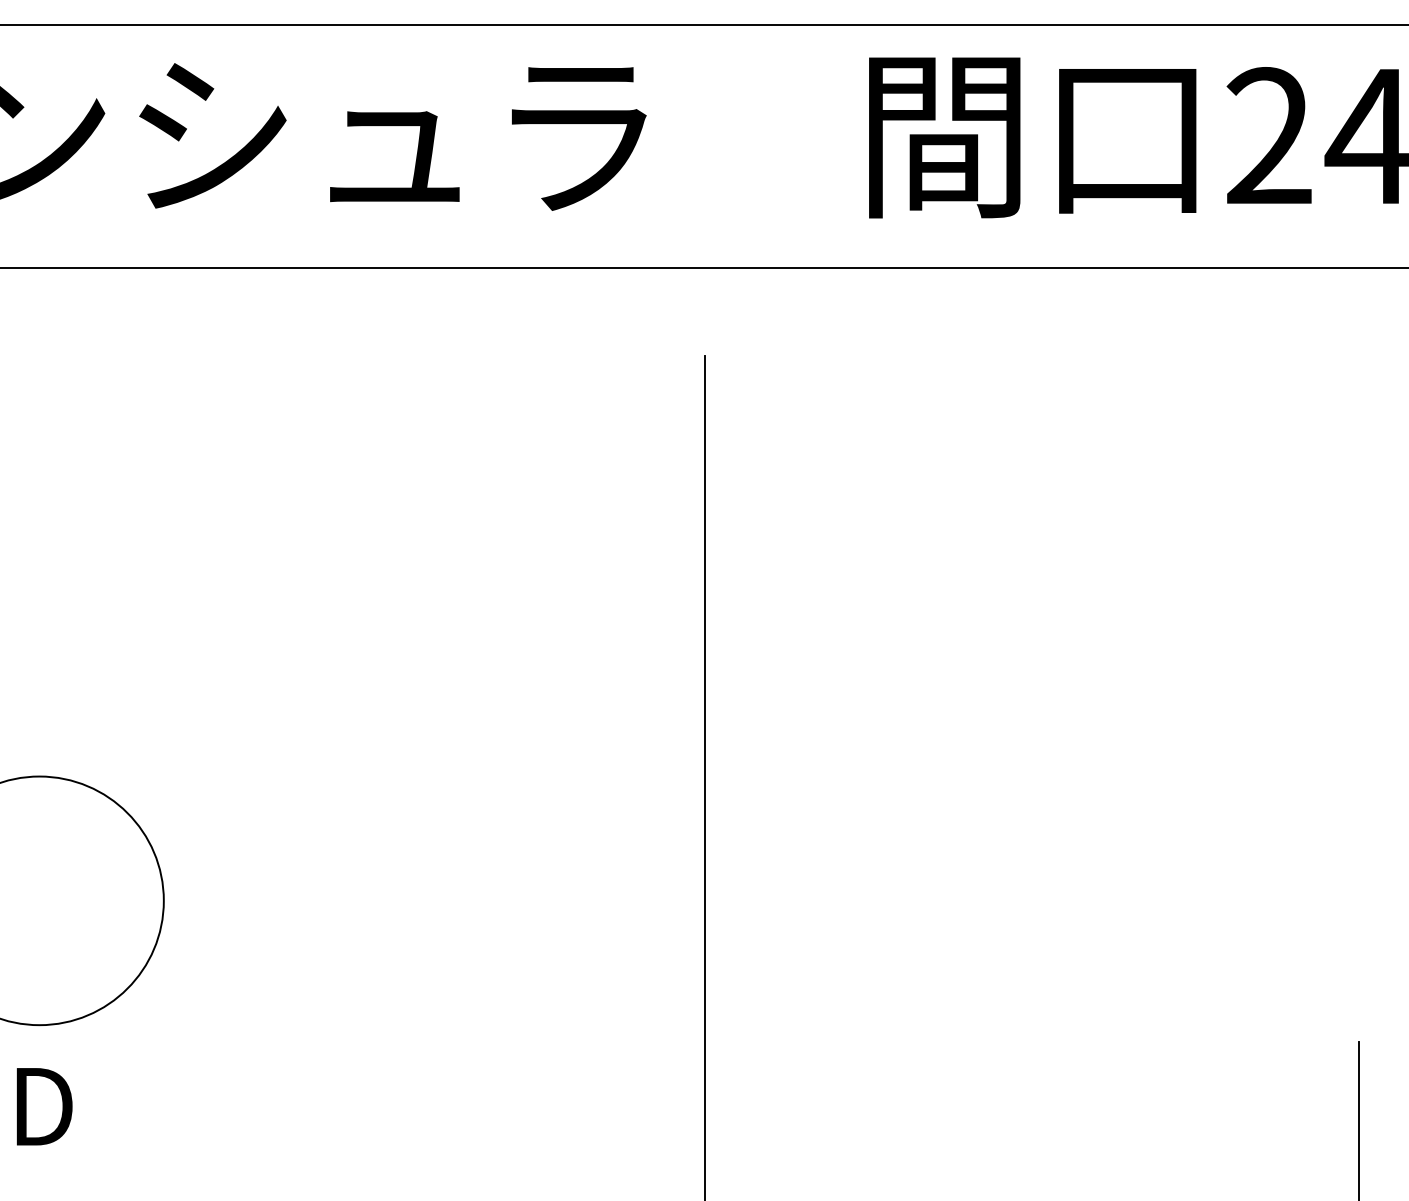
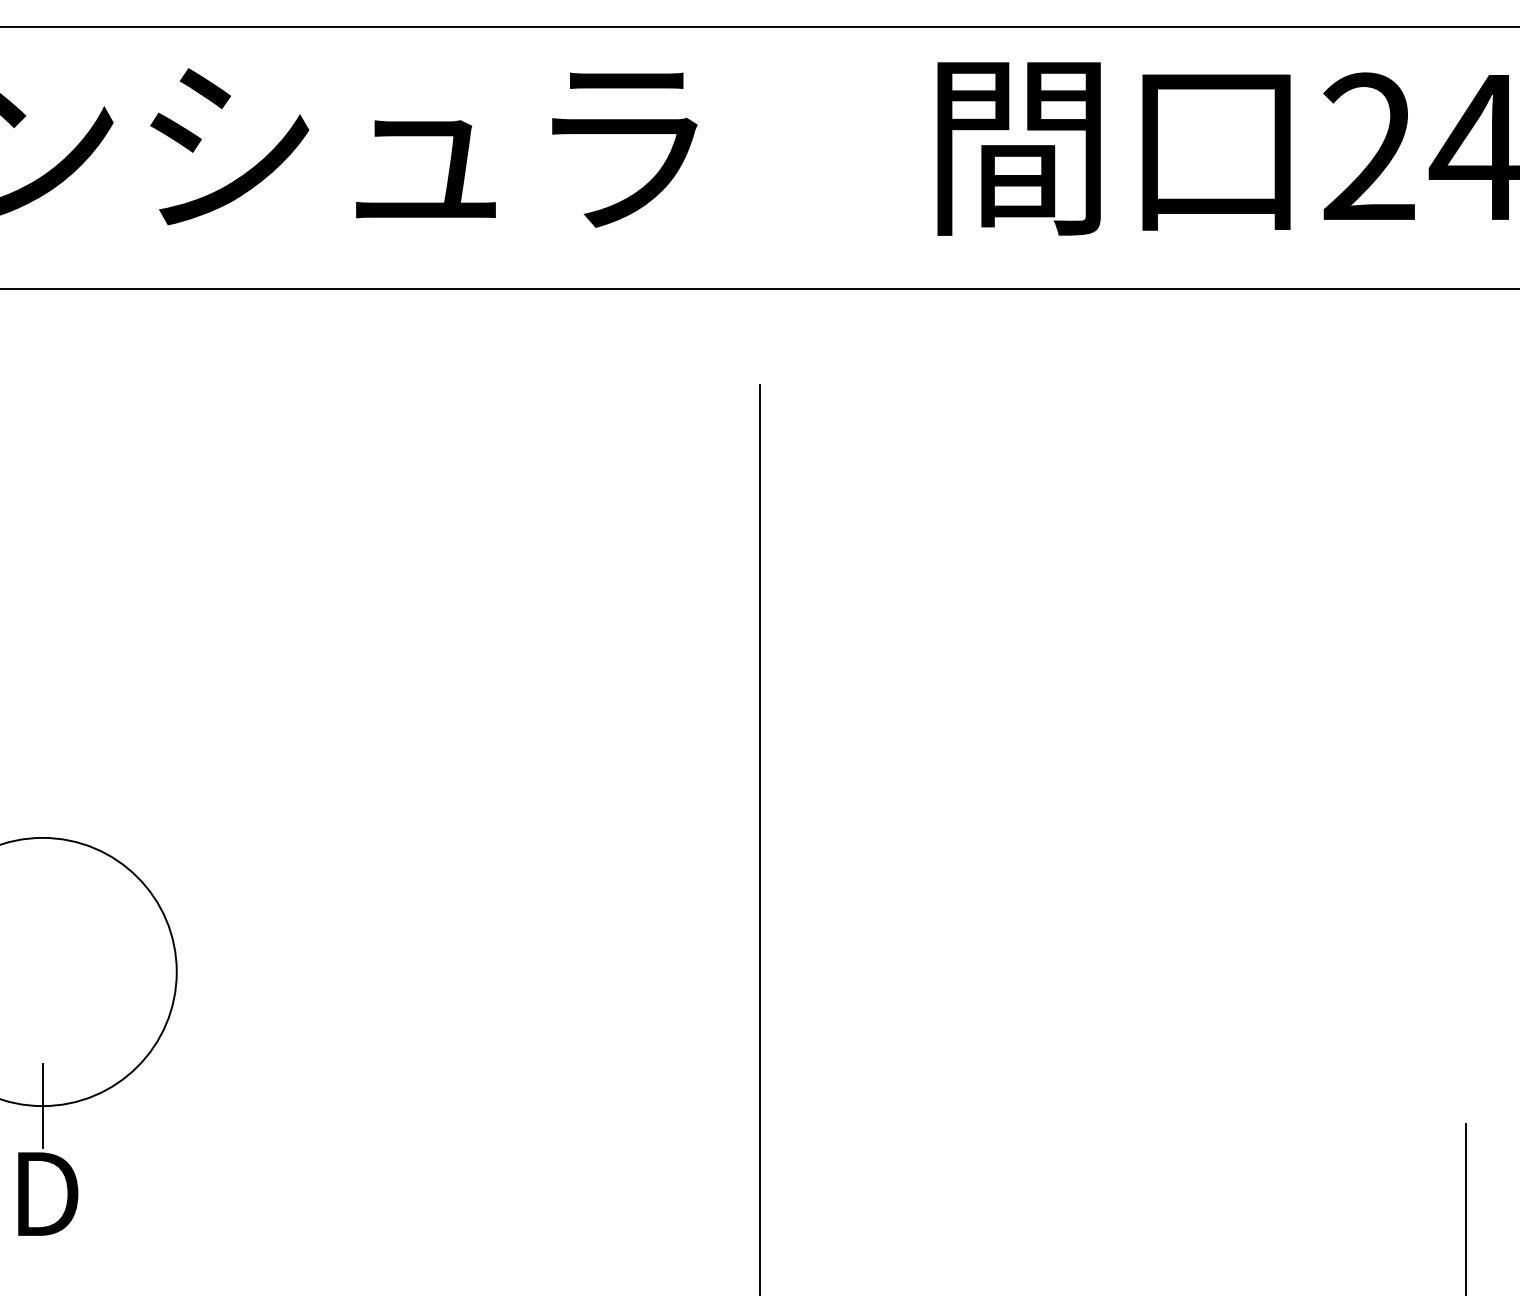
line: (39, 1024) -> (42, 1105), added

